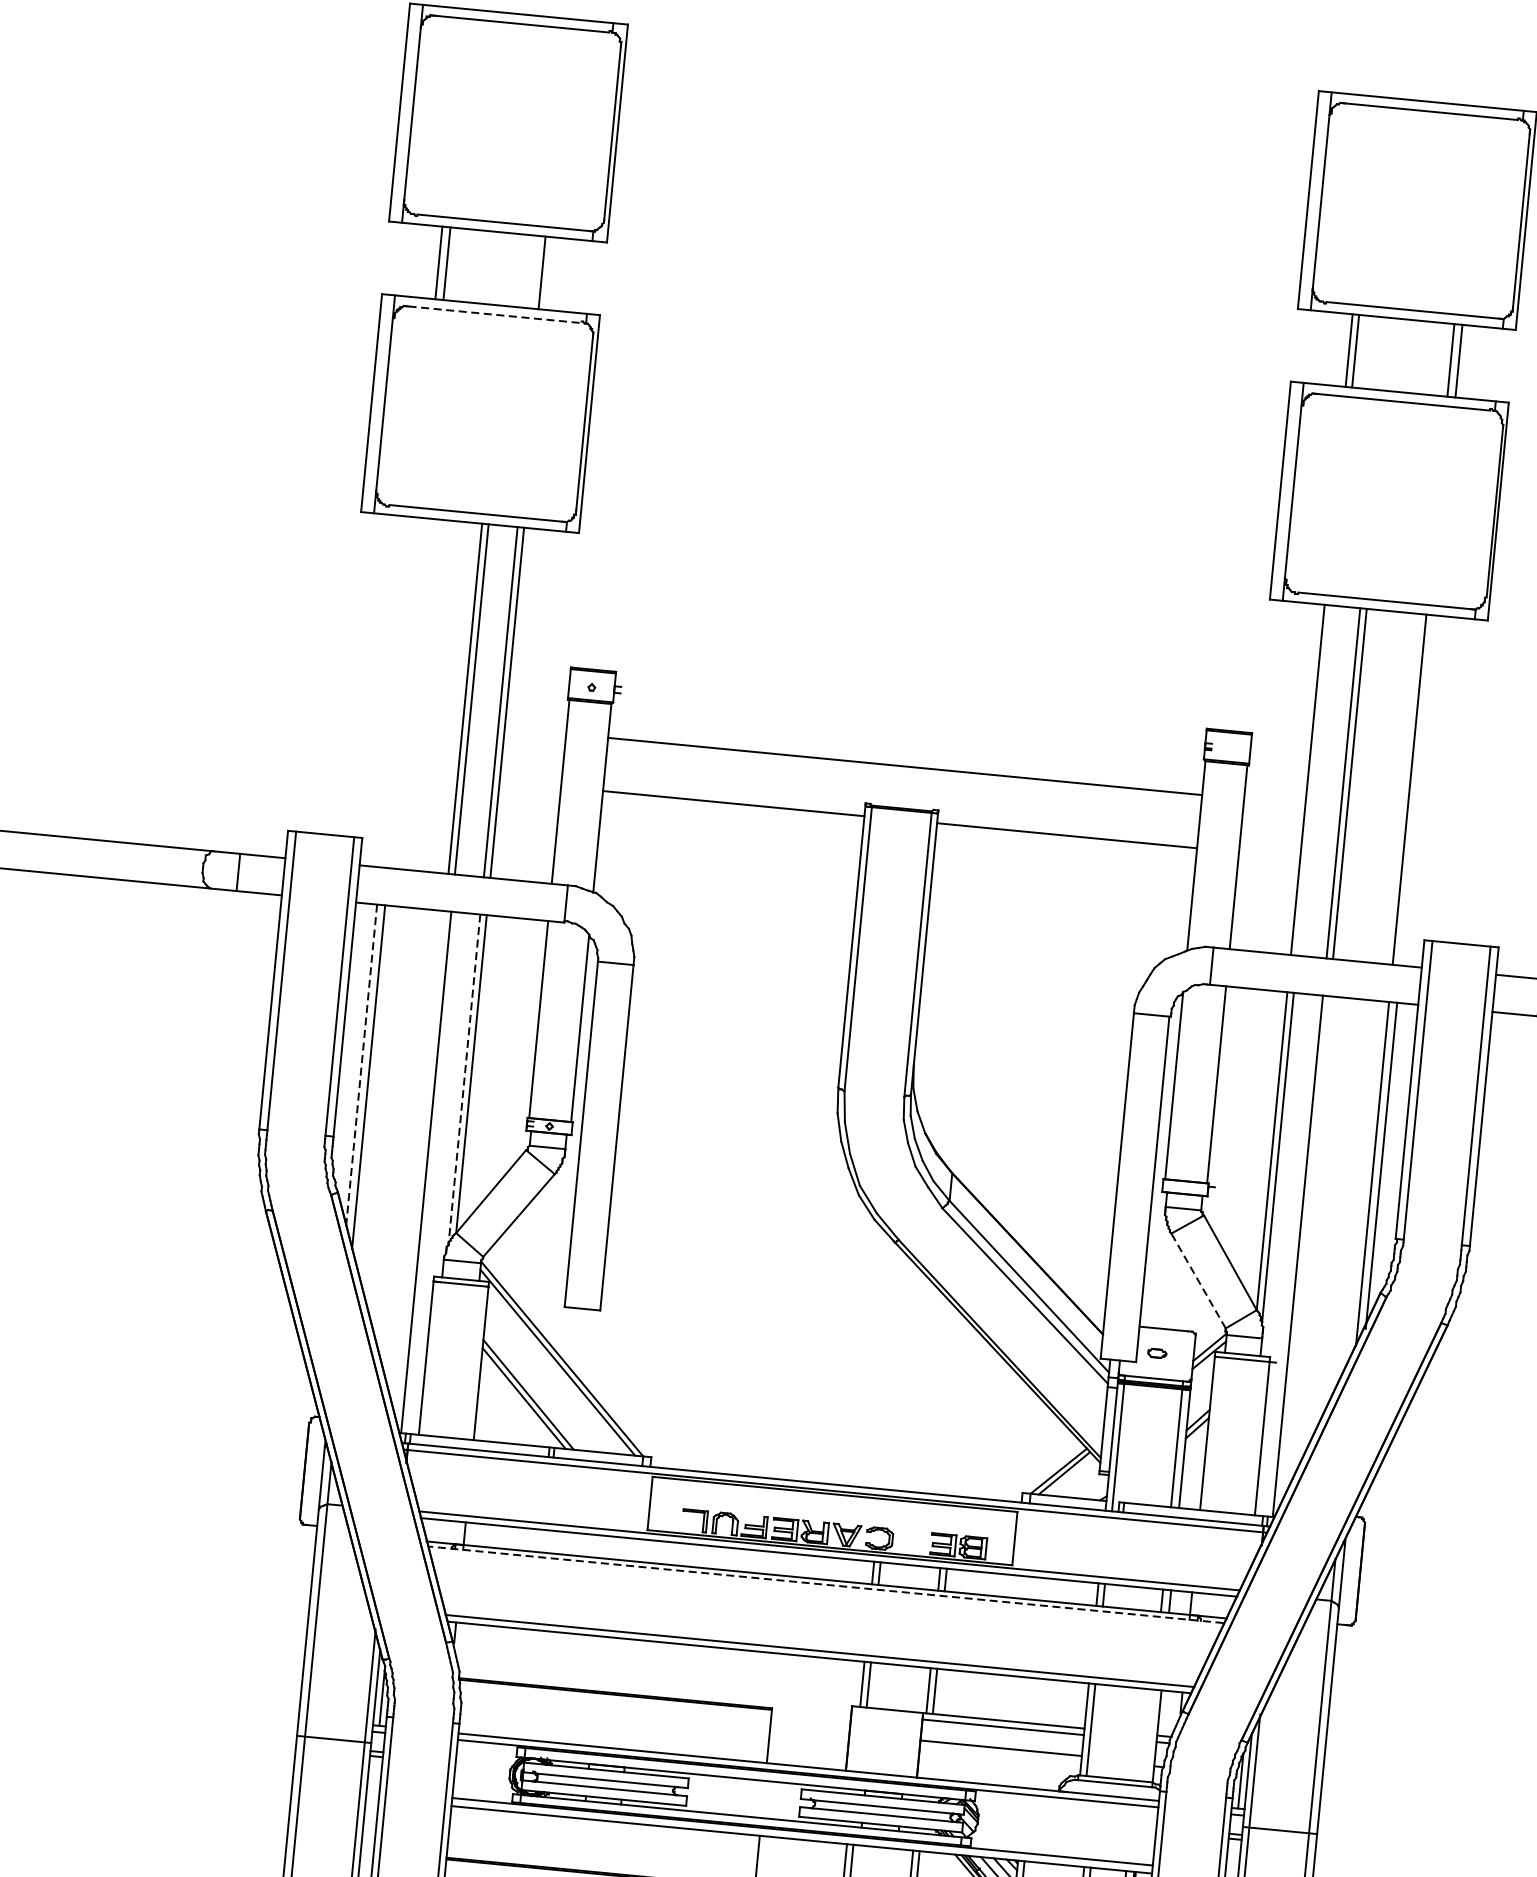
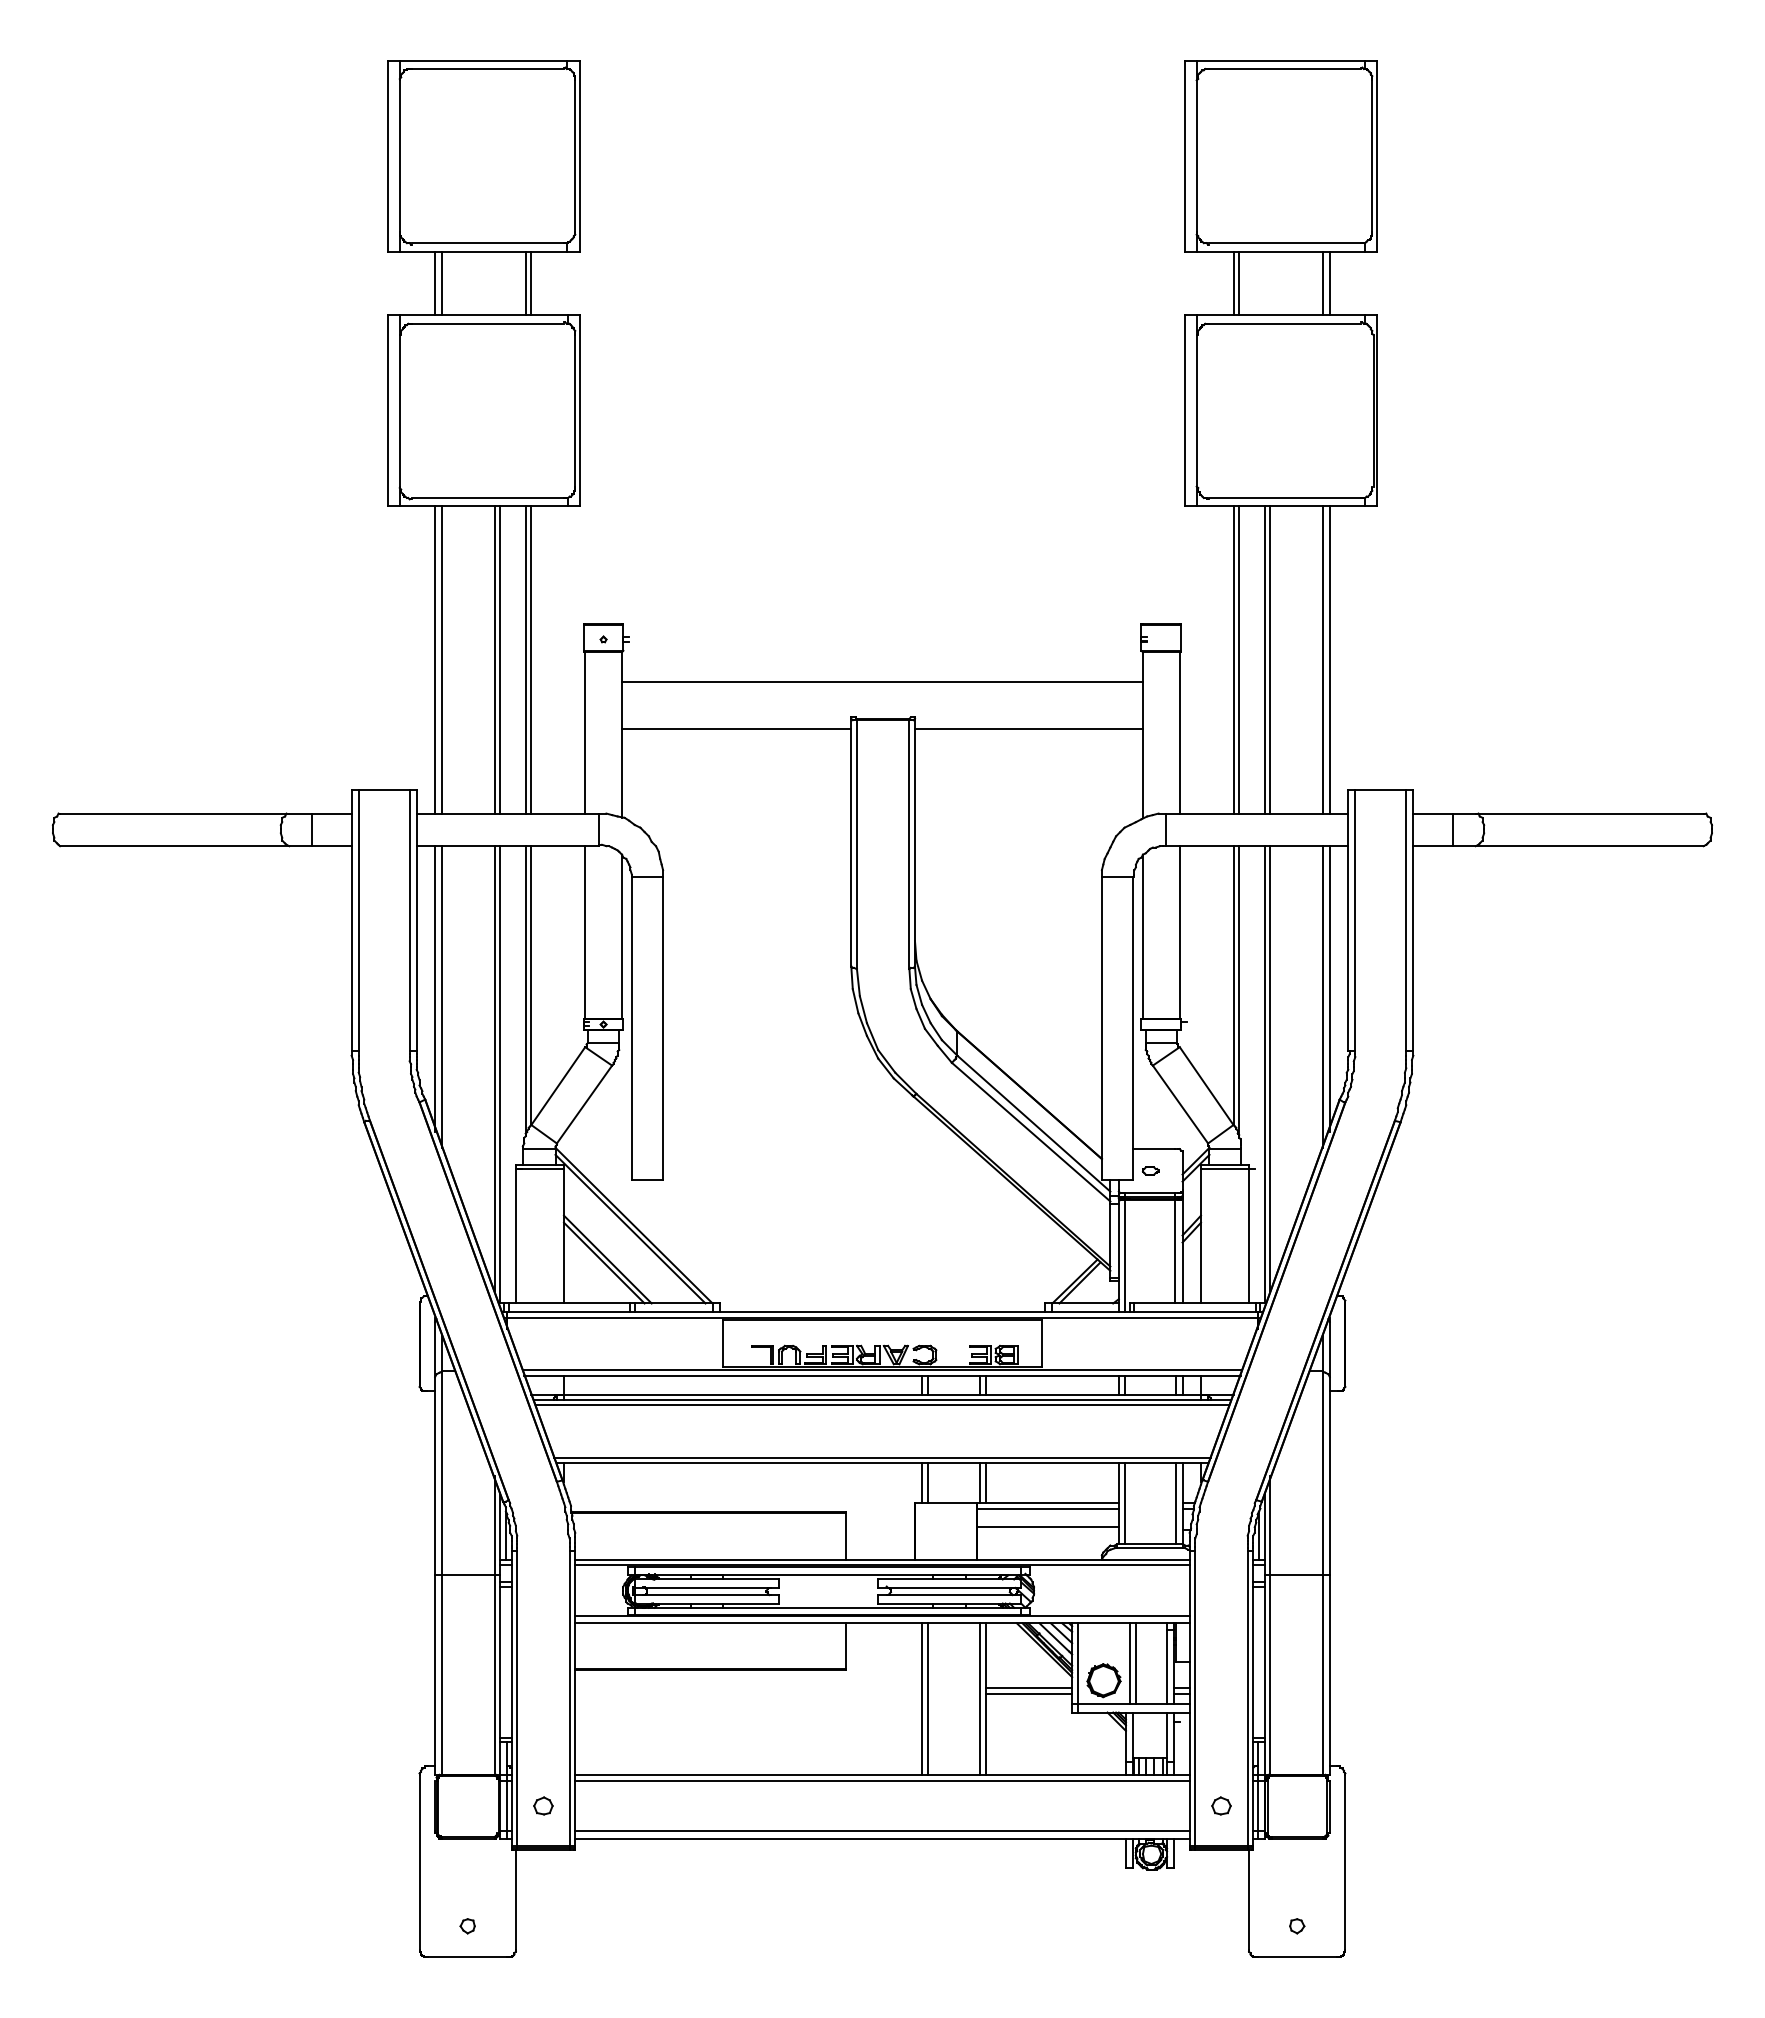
line: (548, 273) -> (531, 283), added
line: (495, 314) -> (488, 323), dashed -> solid
line: (397, 691) -> (435, 659), added
line: (405, 692) -> (442, 659), added
line: (1314, 780) -> (1239, 659), added
line: (1417, 789) -> (1329, 659), added
line: (361, 1068) -> (435, 989), dashed -> solid
line: (464, 1080) -> (525, 991), dashed -> solid
line: (420, 1164) -> (494, 1068), added
line: (1305, 1249) -> (1270, 1068), added
line: (1198, 1280) -> (1180, 1104), dashed -> solid
line: (825, 1584) -> (881, 1399), dashed -> solid
line: (825, 1591) -> (882, 1405), added
line: (1149, 1735) -> (1175, 1503), added

